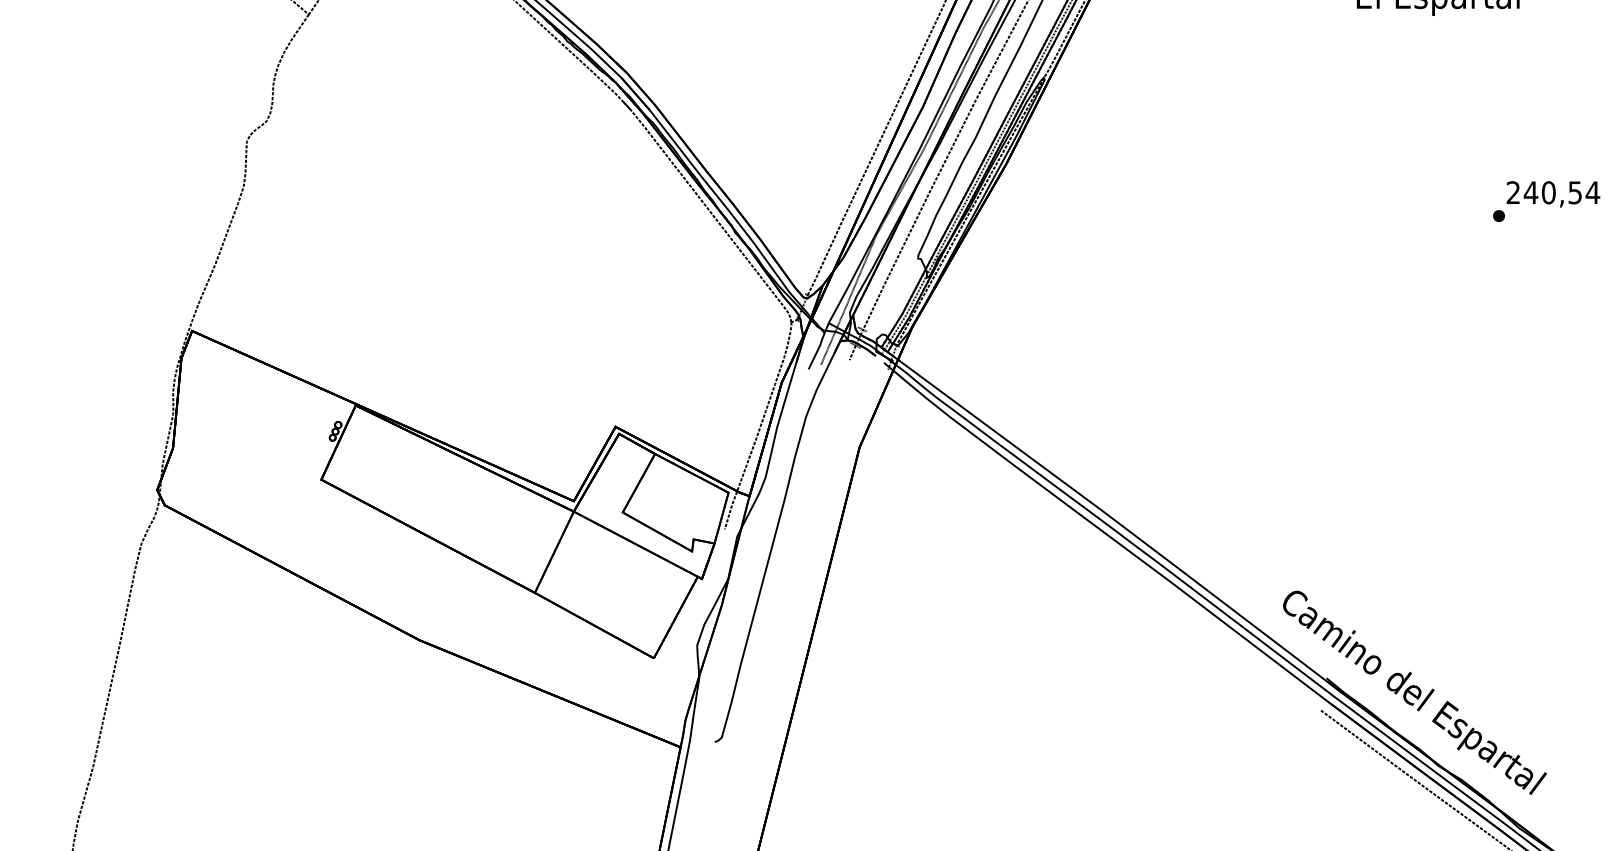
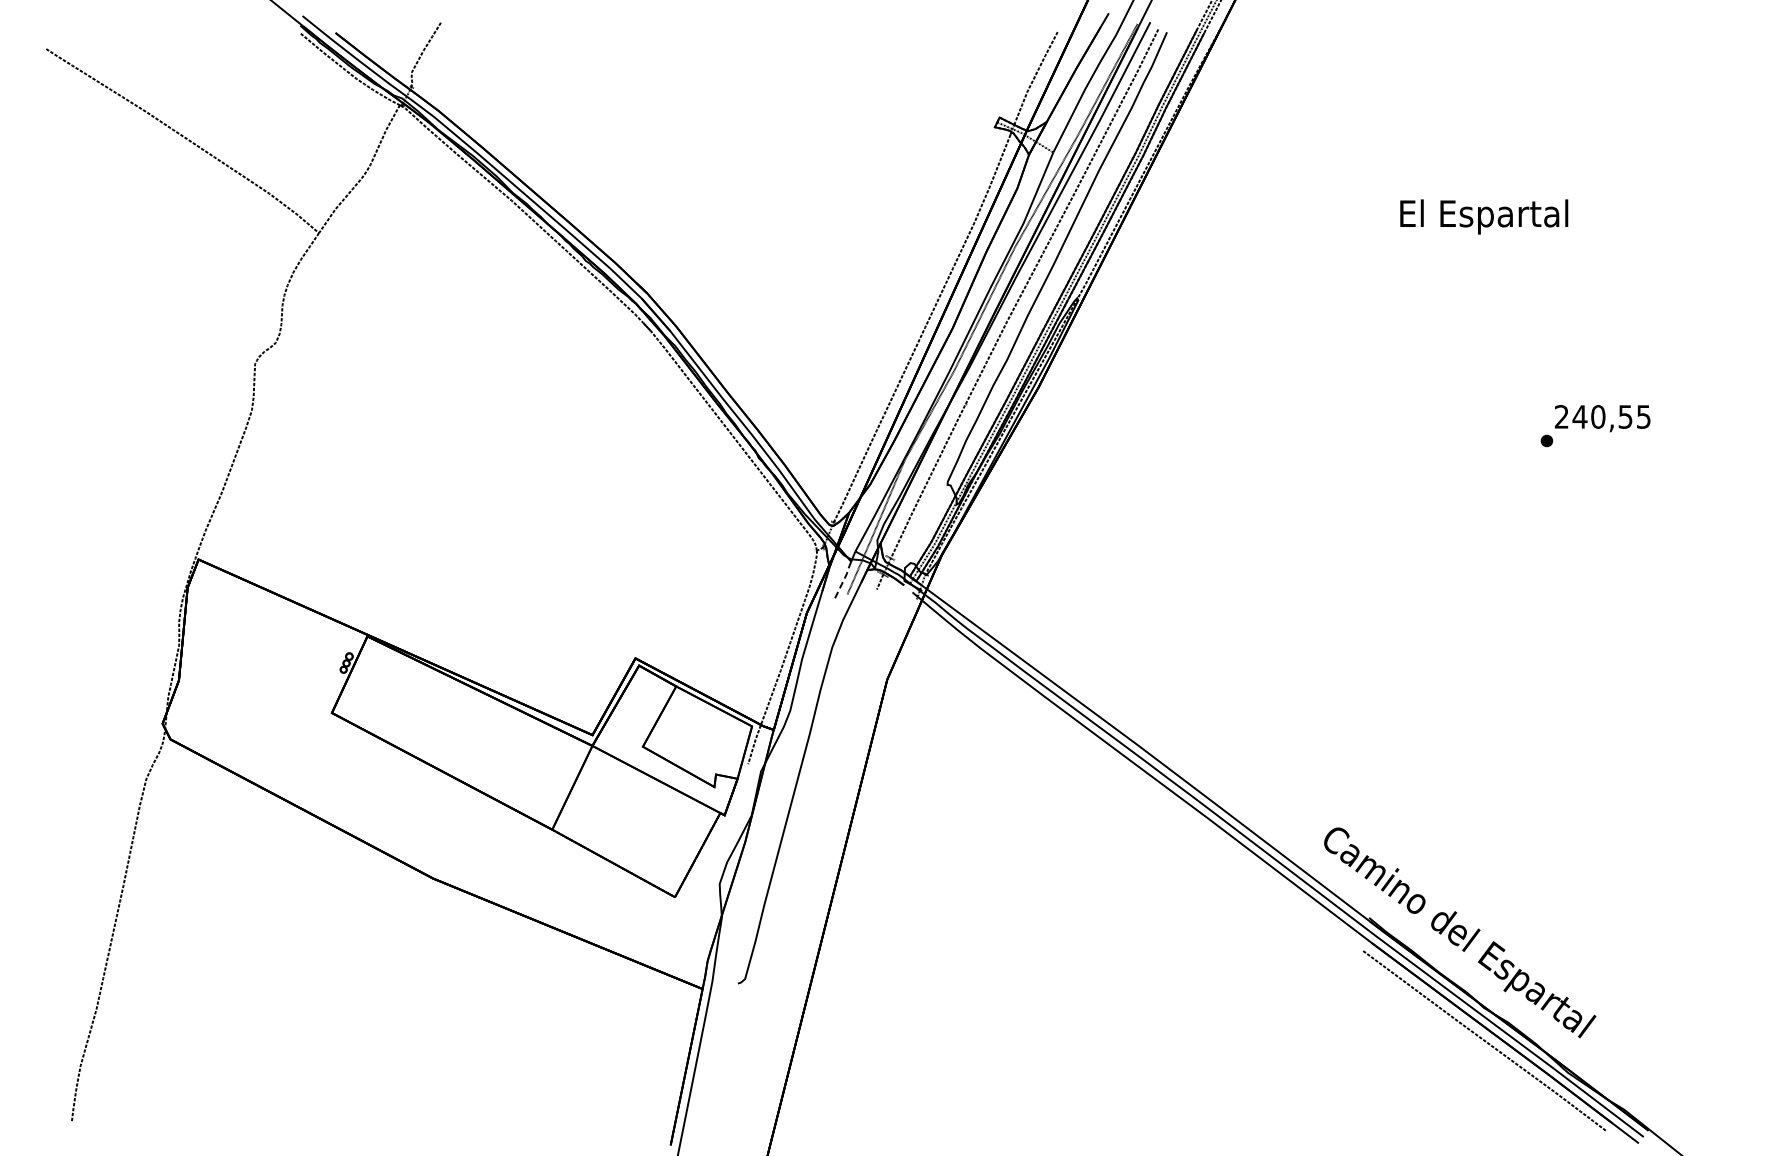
text: (1592, 192) -> (1643, 416), 240,54 -> 240,55
line: (818, 350) -> (844, 579), solid -> dashed

